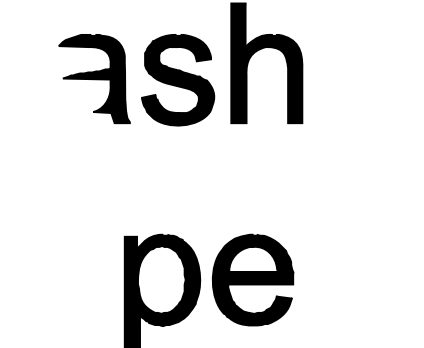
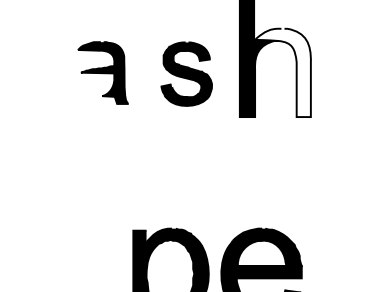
fill: (274, 78) -> (283, 72), removed
part: (94, 79) -> (103, 73), size x0.7
part: (178, 80) -> (187, 74), size x0.7

